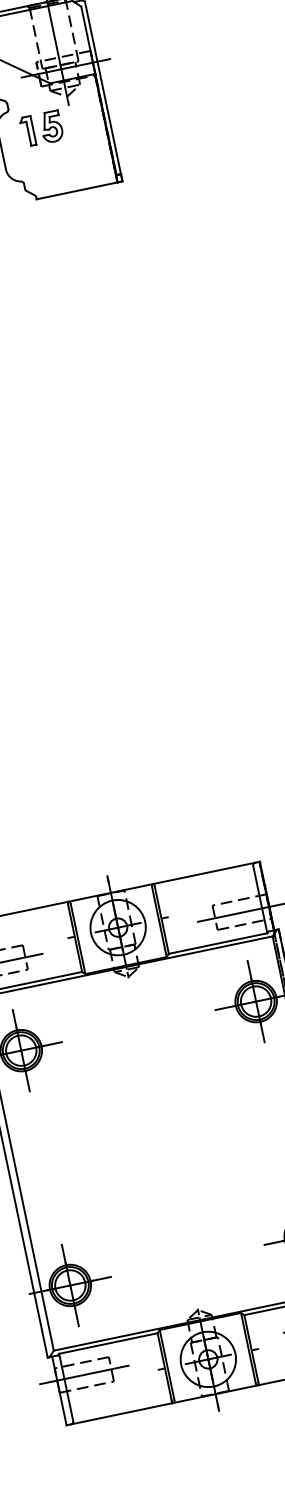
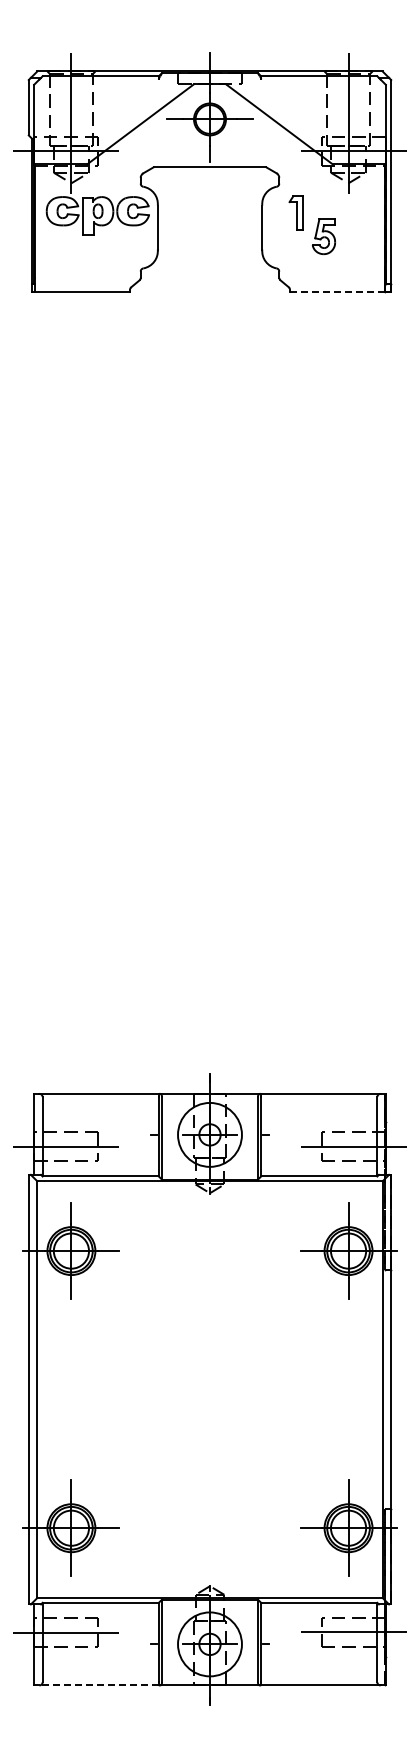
part: (51, 126) -> (323, 236), moved
line: (77, 191) -> (337, 292), solid -> dashed
line: (121, 1413) -> (99, 1685), solid -> dashed

